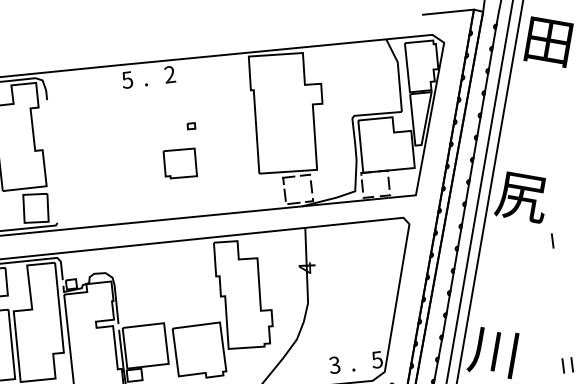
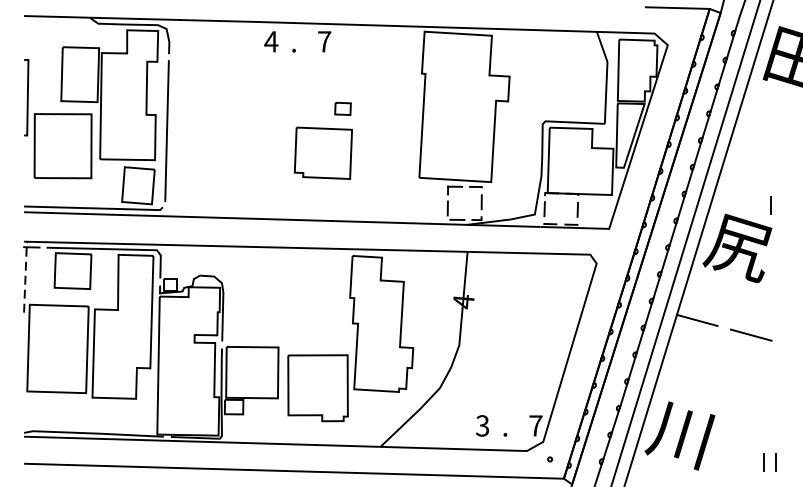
text: (169, 74) -> (324, 41), 2 -> 7
text: (127, 79) -> (271, 41), 5 -> 4
part: (191, 126) -> (342, 108), size x1.67
line: (52, 162) -> (166, 131), added
part: (180, 163) -> (323, 152), size x1.43
line: (552, 240) -> (770, 205), moved
line: (494, 258) -> (696, 319), added
line: (540, 265) -> (751, 334), added
text: (376, 359) -> (535, 425), 5 -> 7

